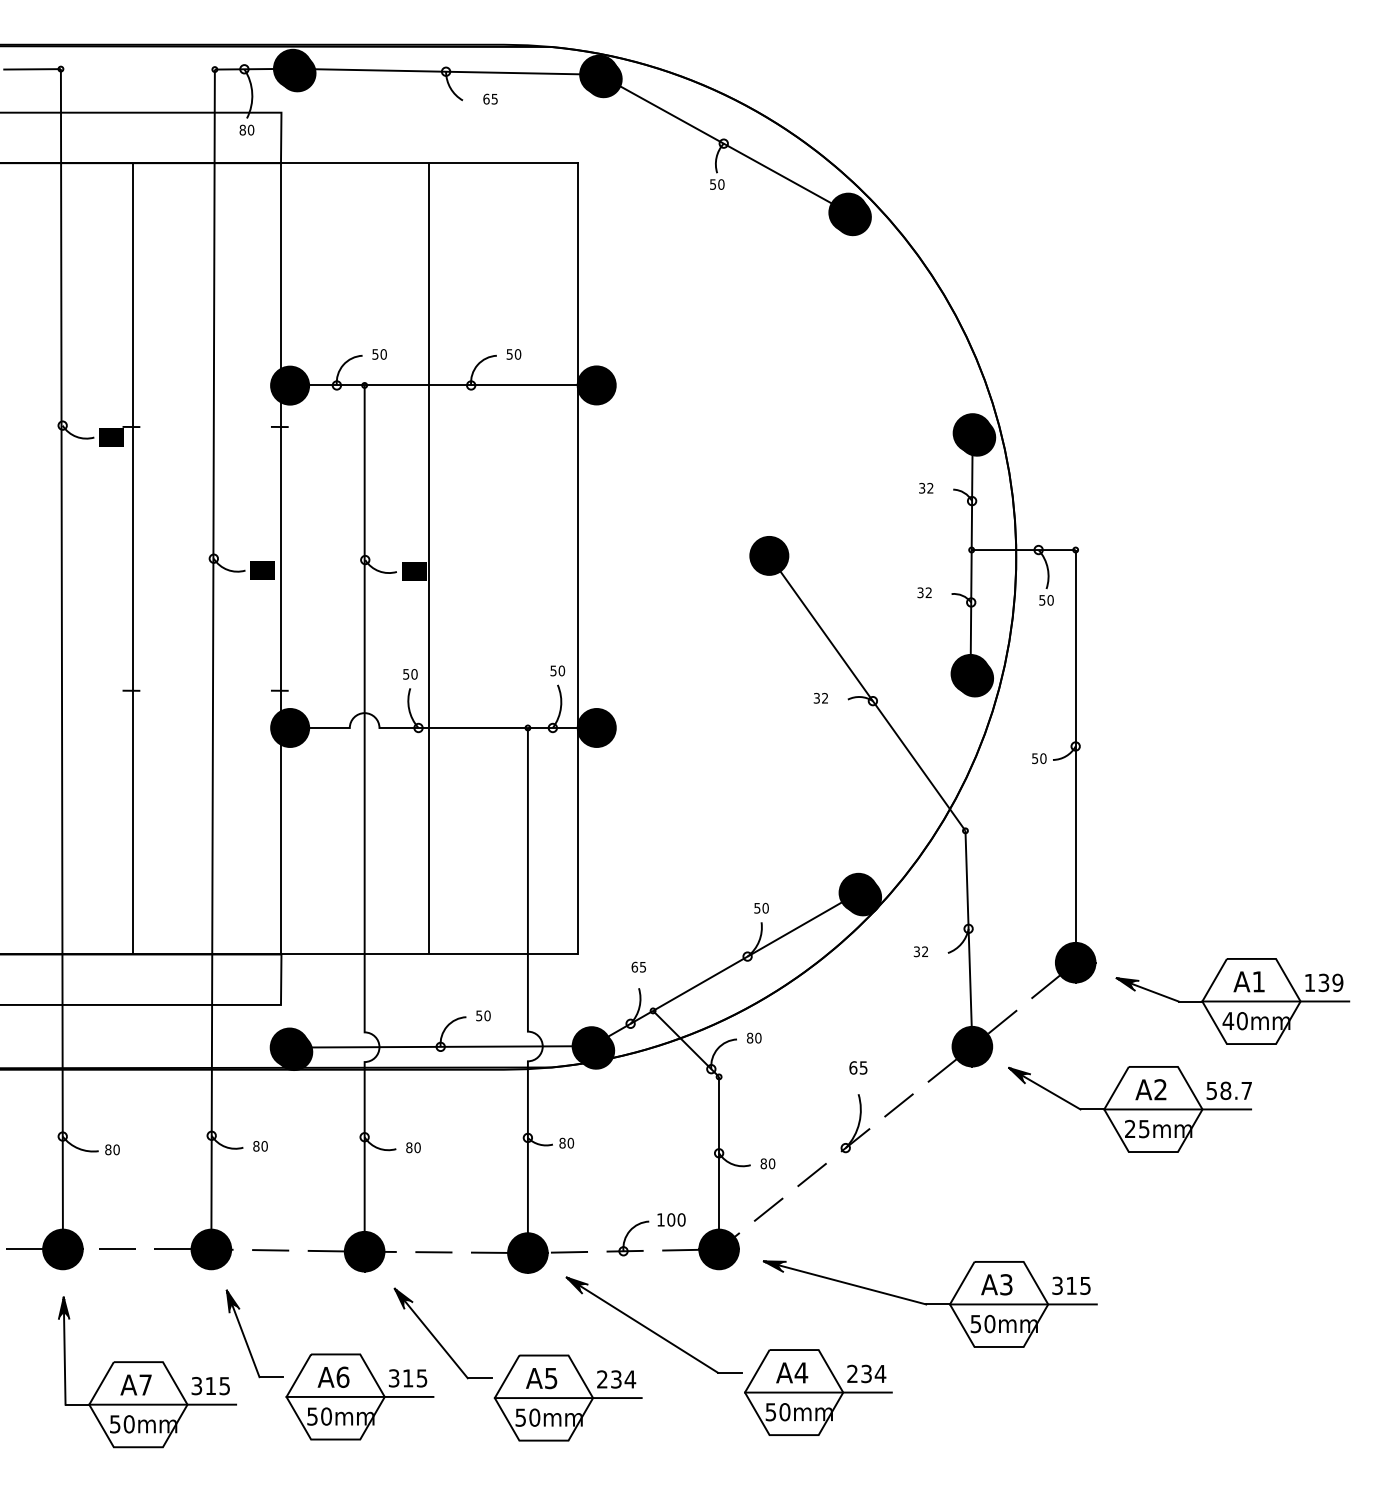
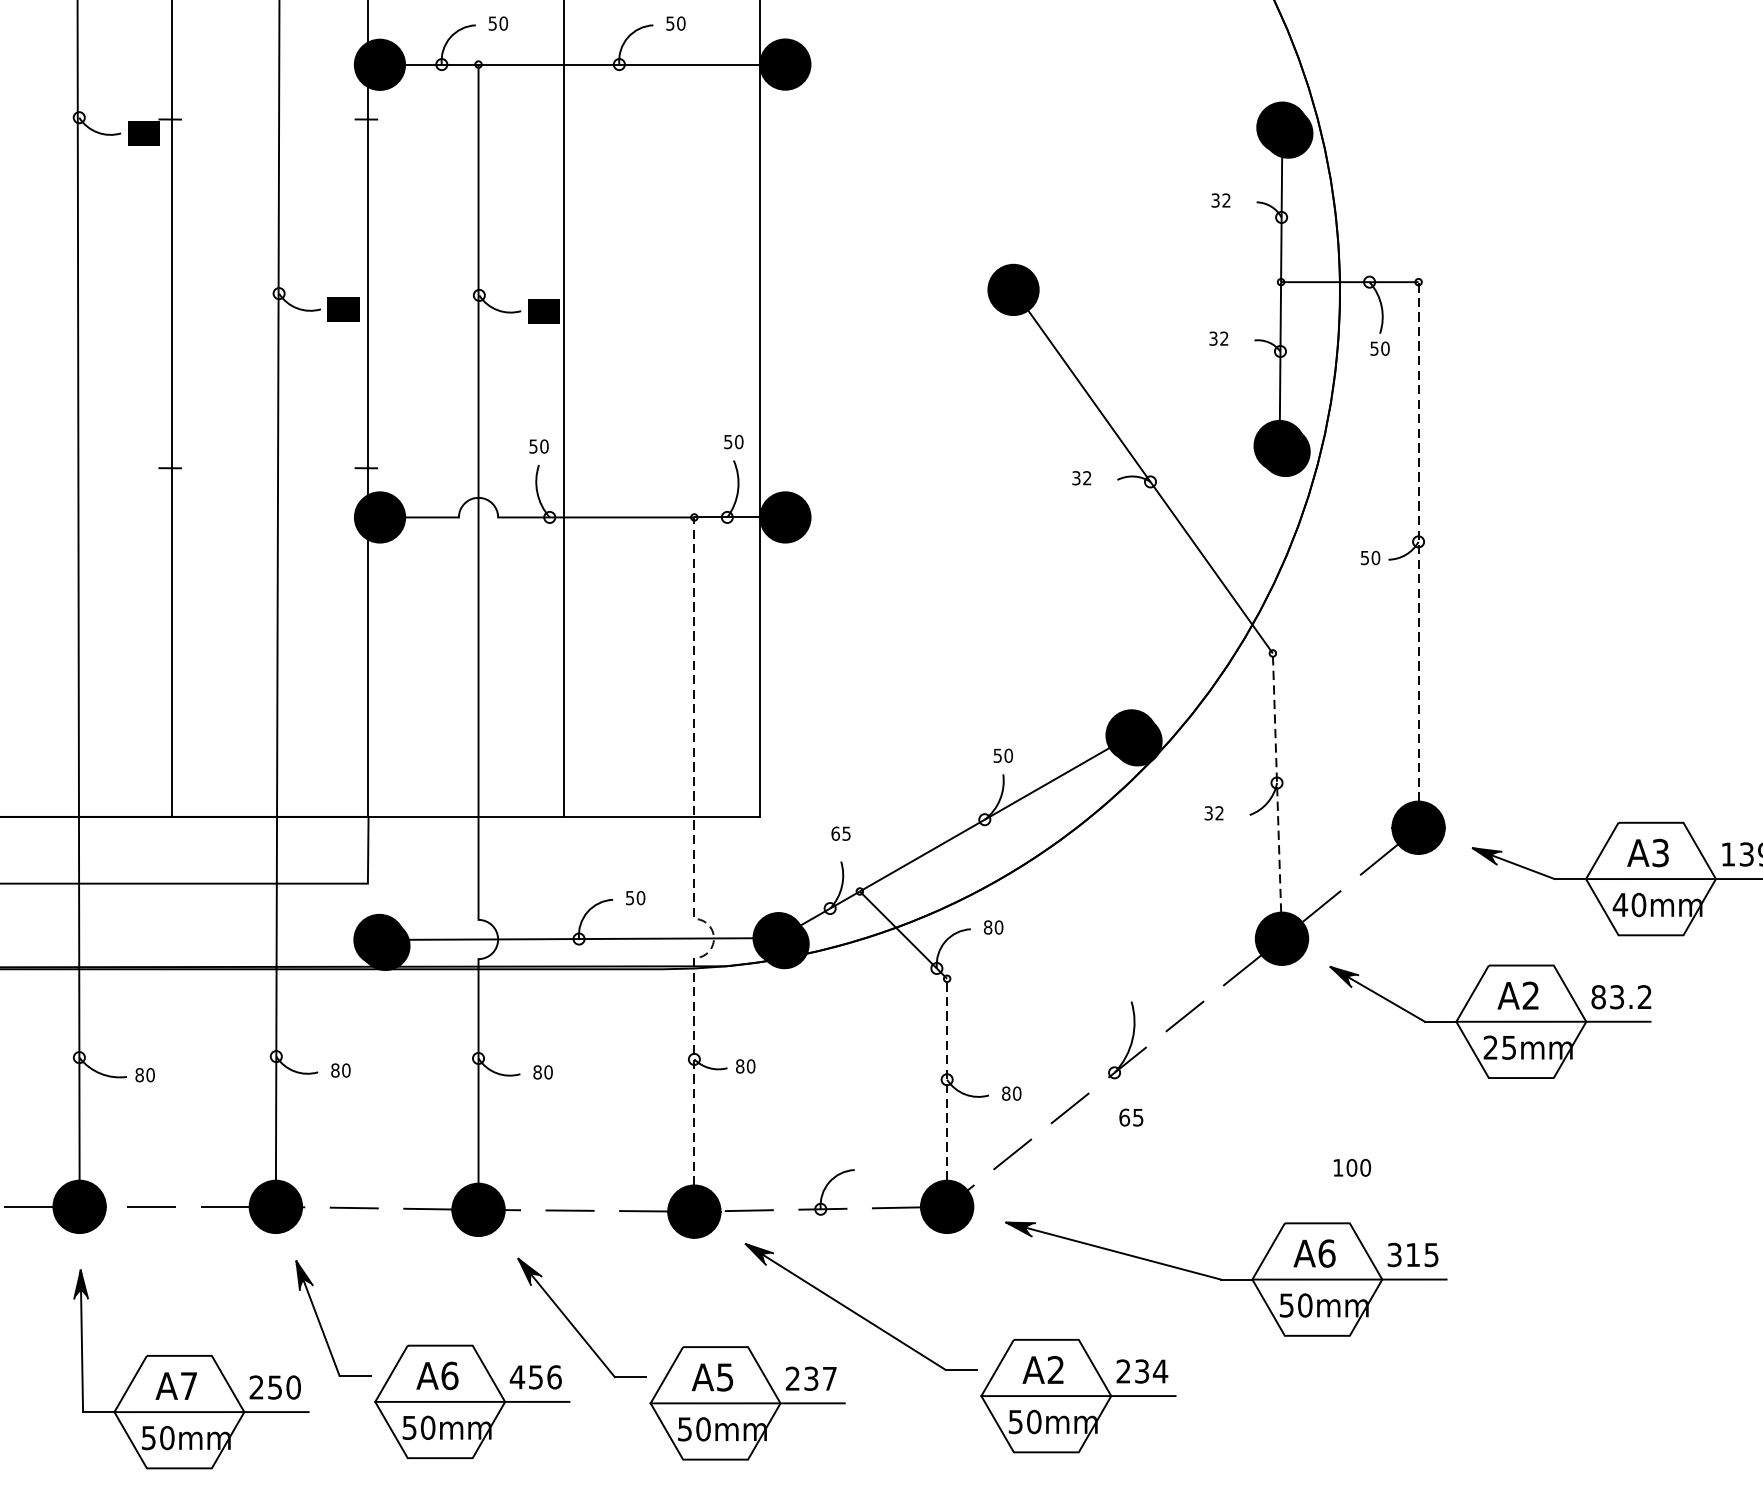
line: (1075, 745) -> (1418, 540), solid -> dashed
line: (968, 928) -> (1276, 782), solid -> dashed
text: (1258, 981) -> (1660, 852), A1 -> A3
line: (527, 999) -> (693, 876), solid -> dashed
text: (858, 1067) -> (1131, 1117), moved
text: (1228, 1090) -> (1620, 996), 58.7 -> 83.2
line: (719, 1152) -> (947, 1078), solid -> dashed
text: (671, 1219) -> (1352, 1167), moved
text: (1006, 1284) -> (1327, 1253), A3 -> A6
text: (801, 1372) -> (1056, 1369), A4 -> A2
text: (407, 1378) -> (535, 1377), 315 -> 456
text: (630, 1379) -> (830, 1378), 234 -> 237
text: (210, 1386) -> (274, 1388), 315 -> 250

